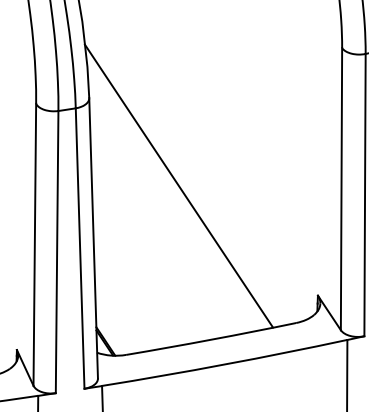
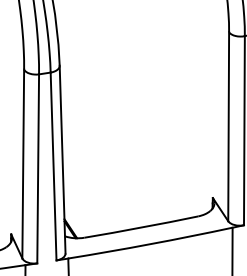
line: (178, 185) -> (119, 124), removed

